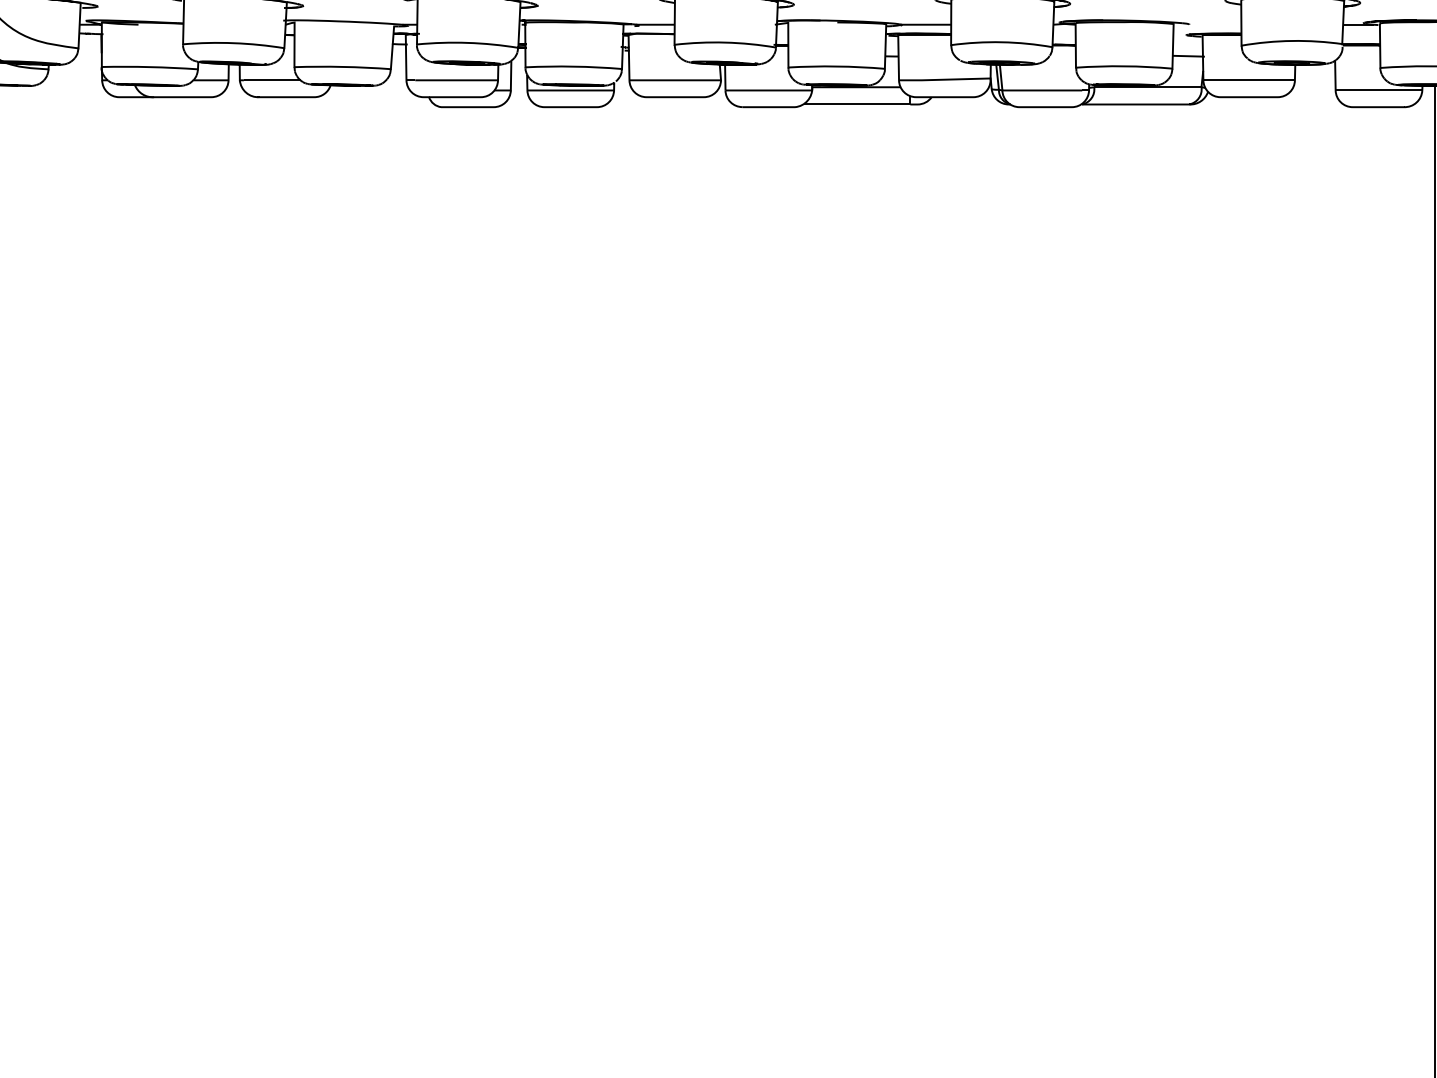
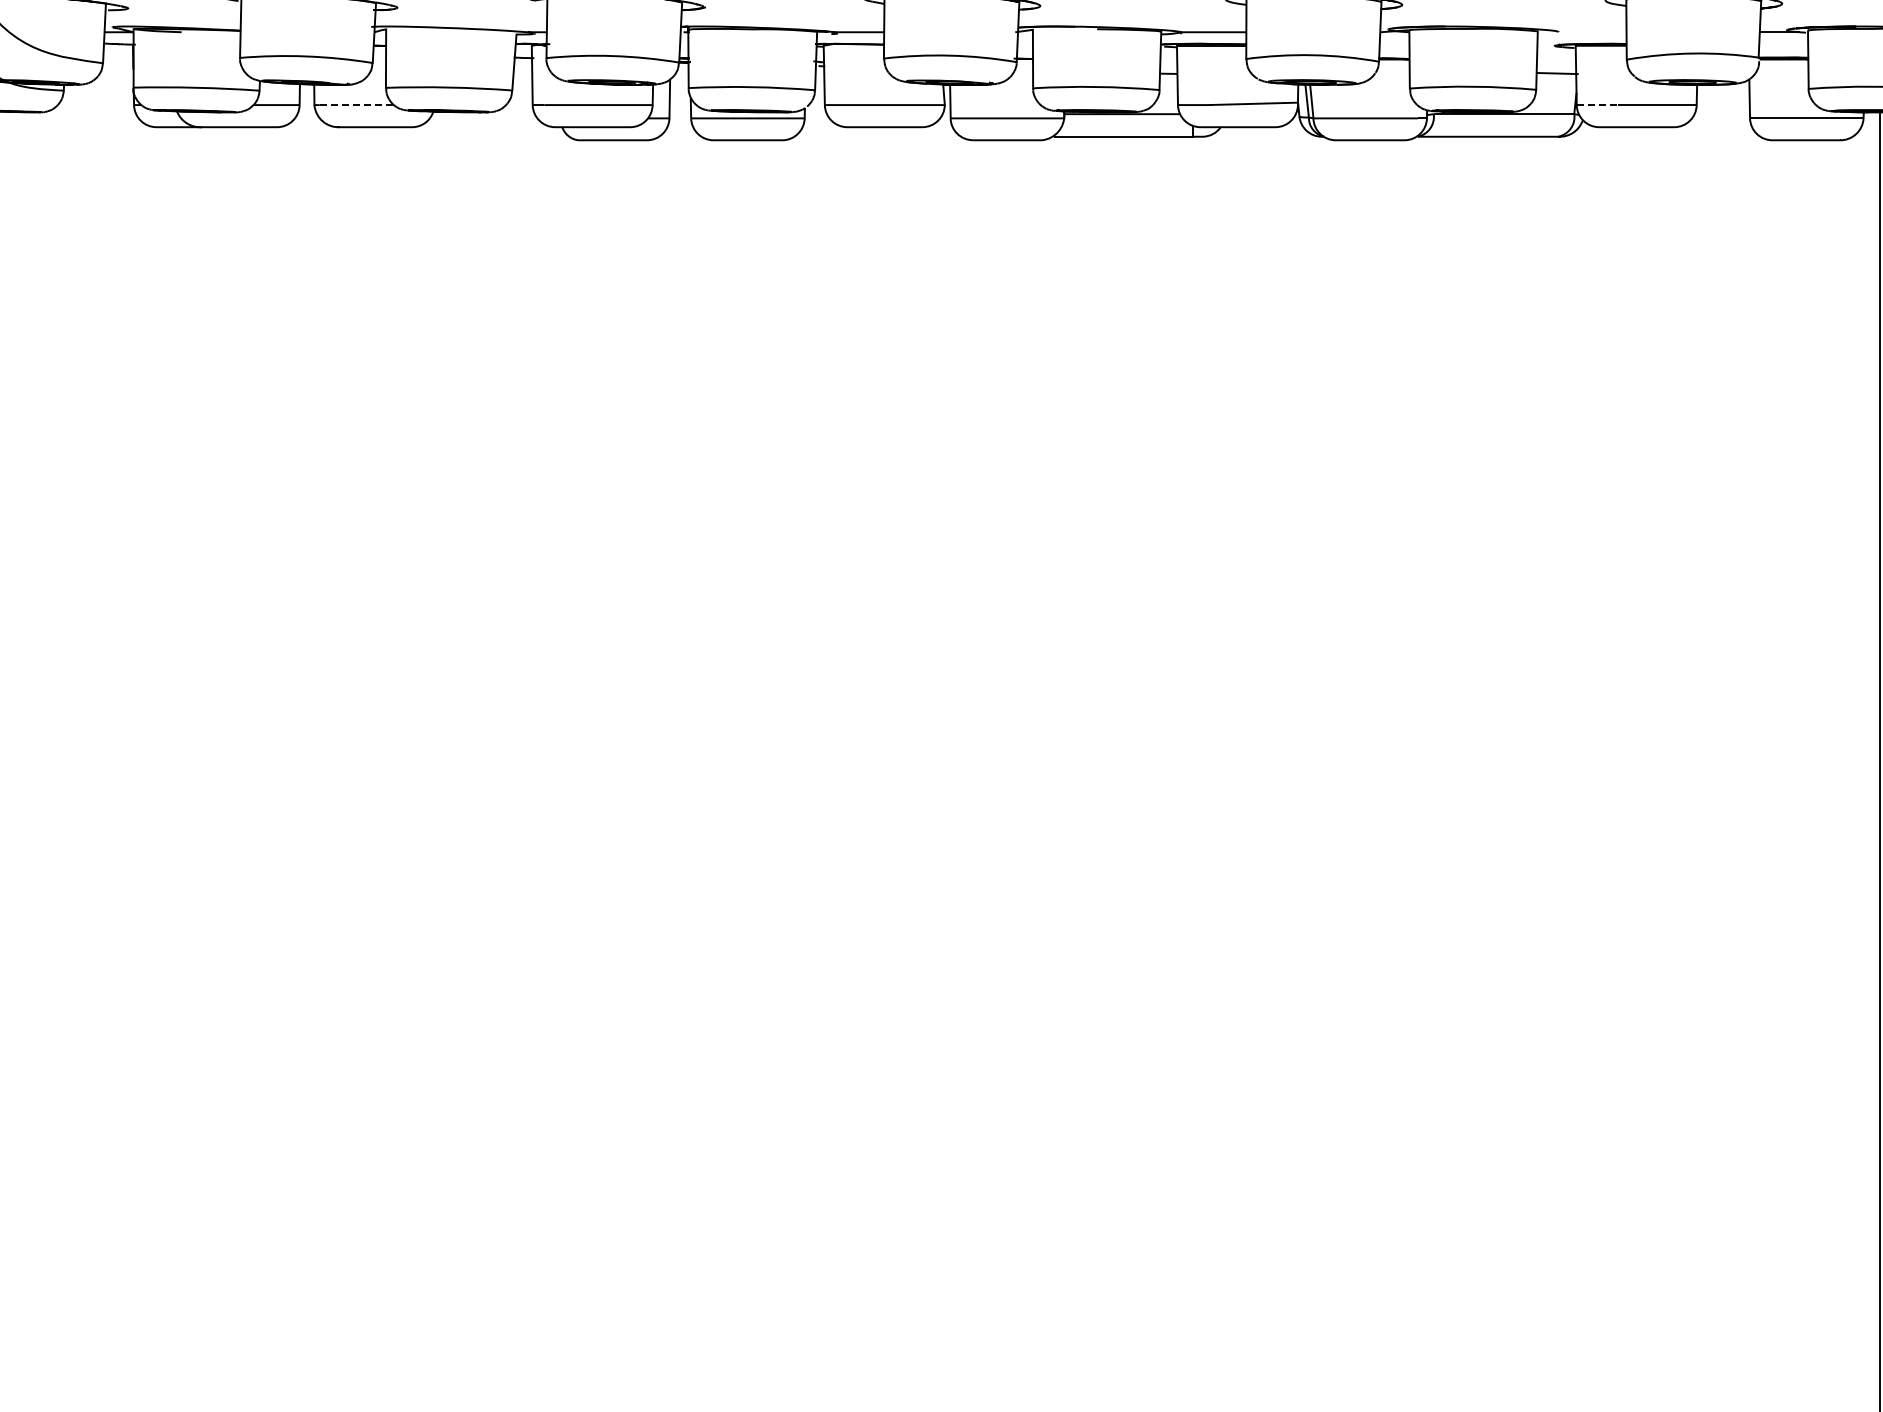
line: (272, 80) -> (357, 105), solid -> dashed
line: (1219, 80) -> (1597, 105), solid -> dashed

